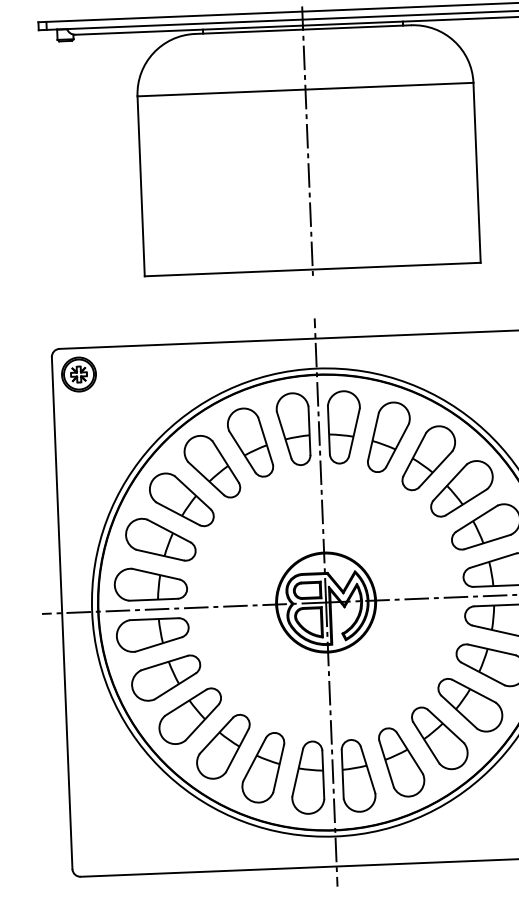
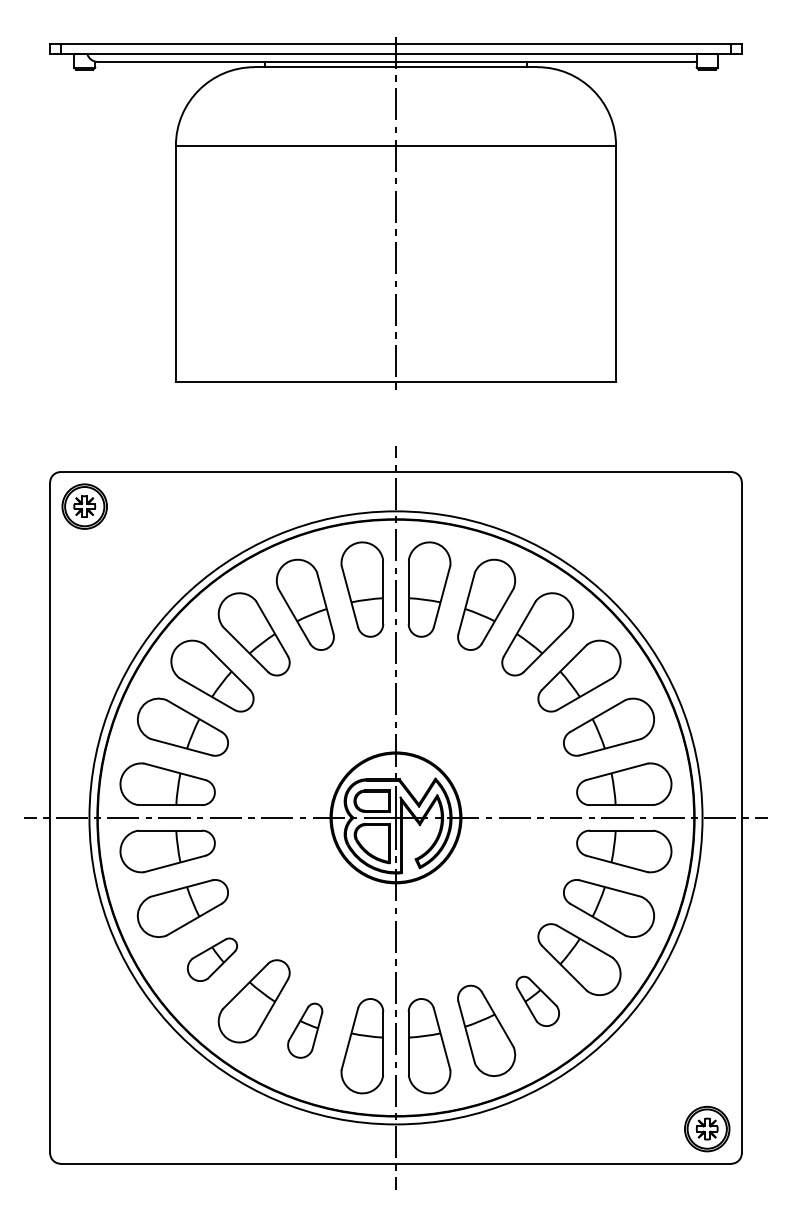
part: (190, 716) -> (212, 959), size x0.6
part: (439, 738) -> (537, 1001), size x0.6
part: (262, 767) -> (304, 1030), size x0.6

